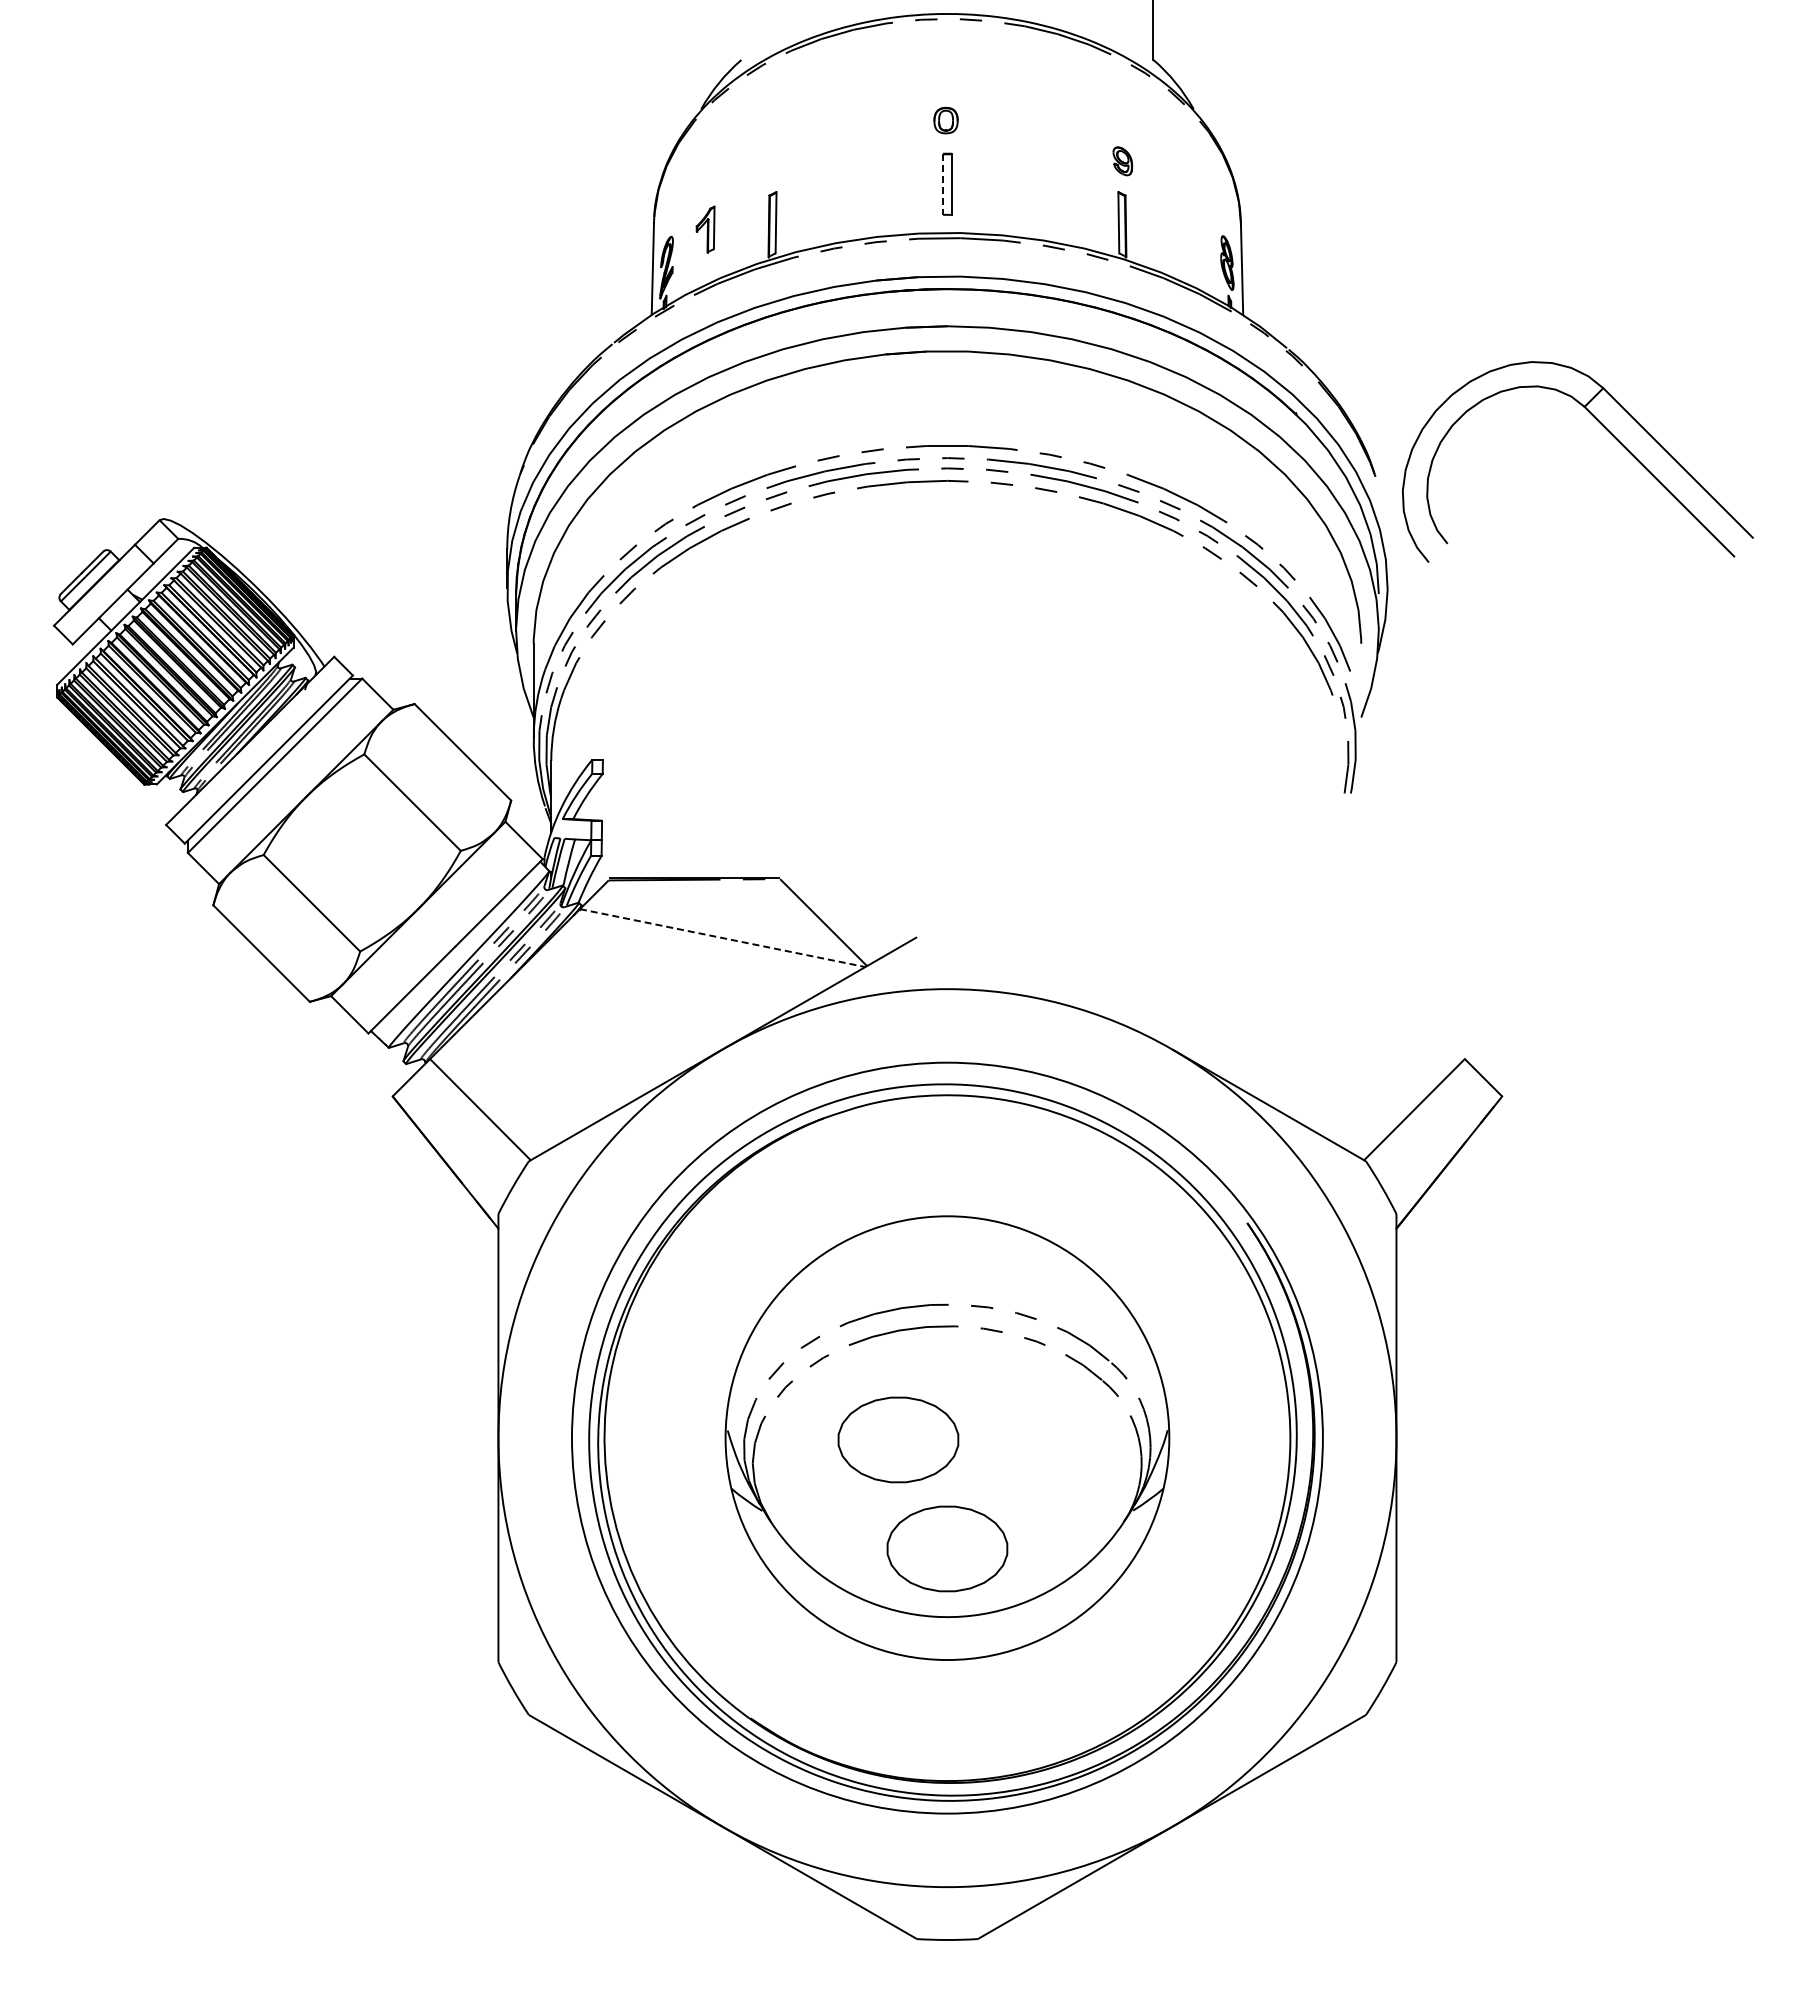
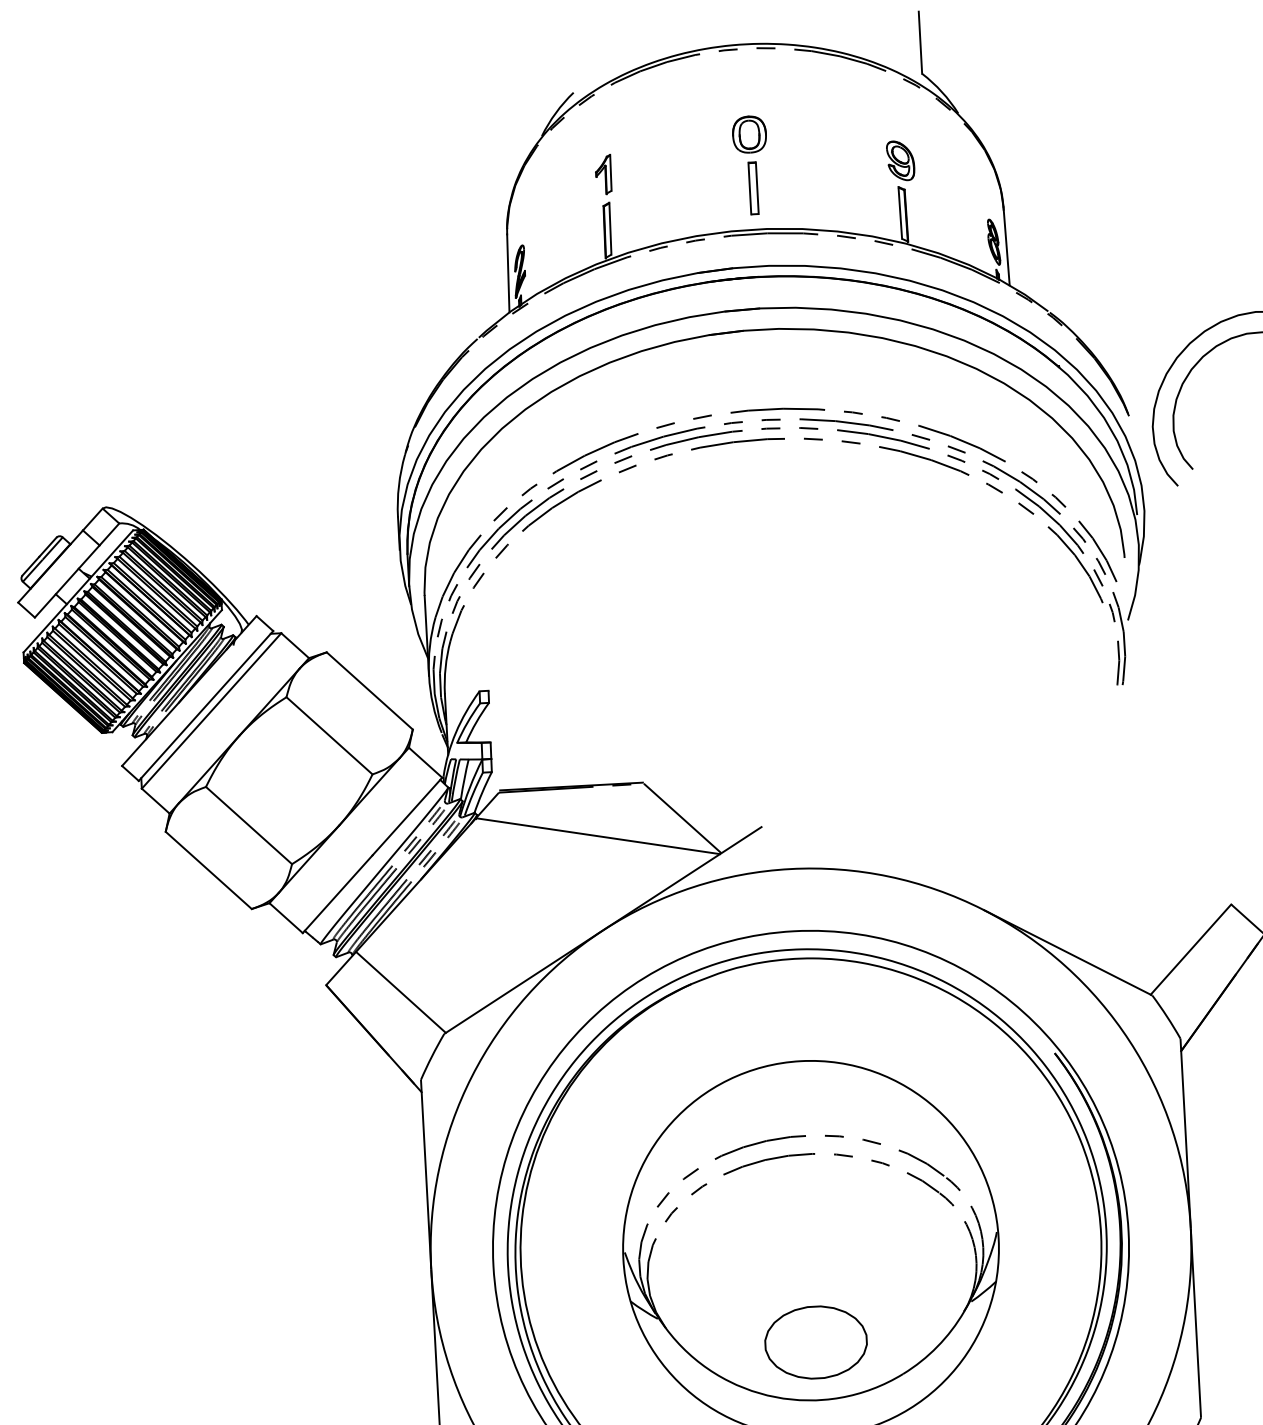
part: (945, 120) -> (749, 134), size x1.67
part: (1122, 161) -> (900, 161), size x1.67
line: (943, 184) -> (750, 188), dashed -> solid
part: (705, 229) -> (603, 174), moved
line: (722, 938) -> (597, 836), dashed -> solid
part: (898, 1439) -> (769, 1252), removed

